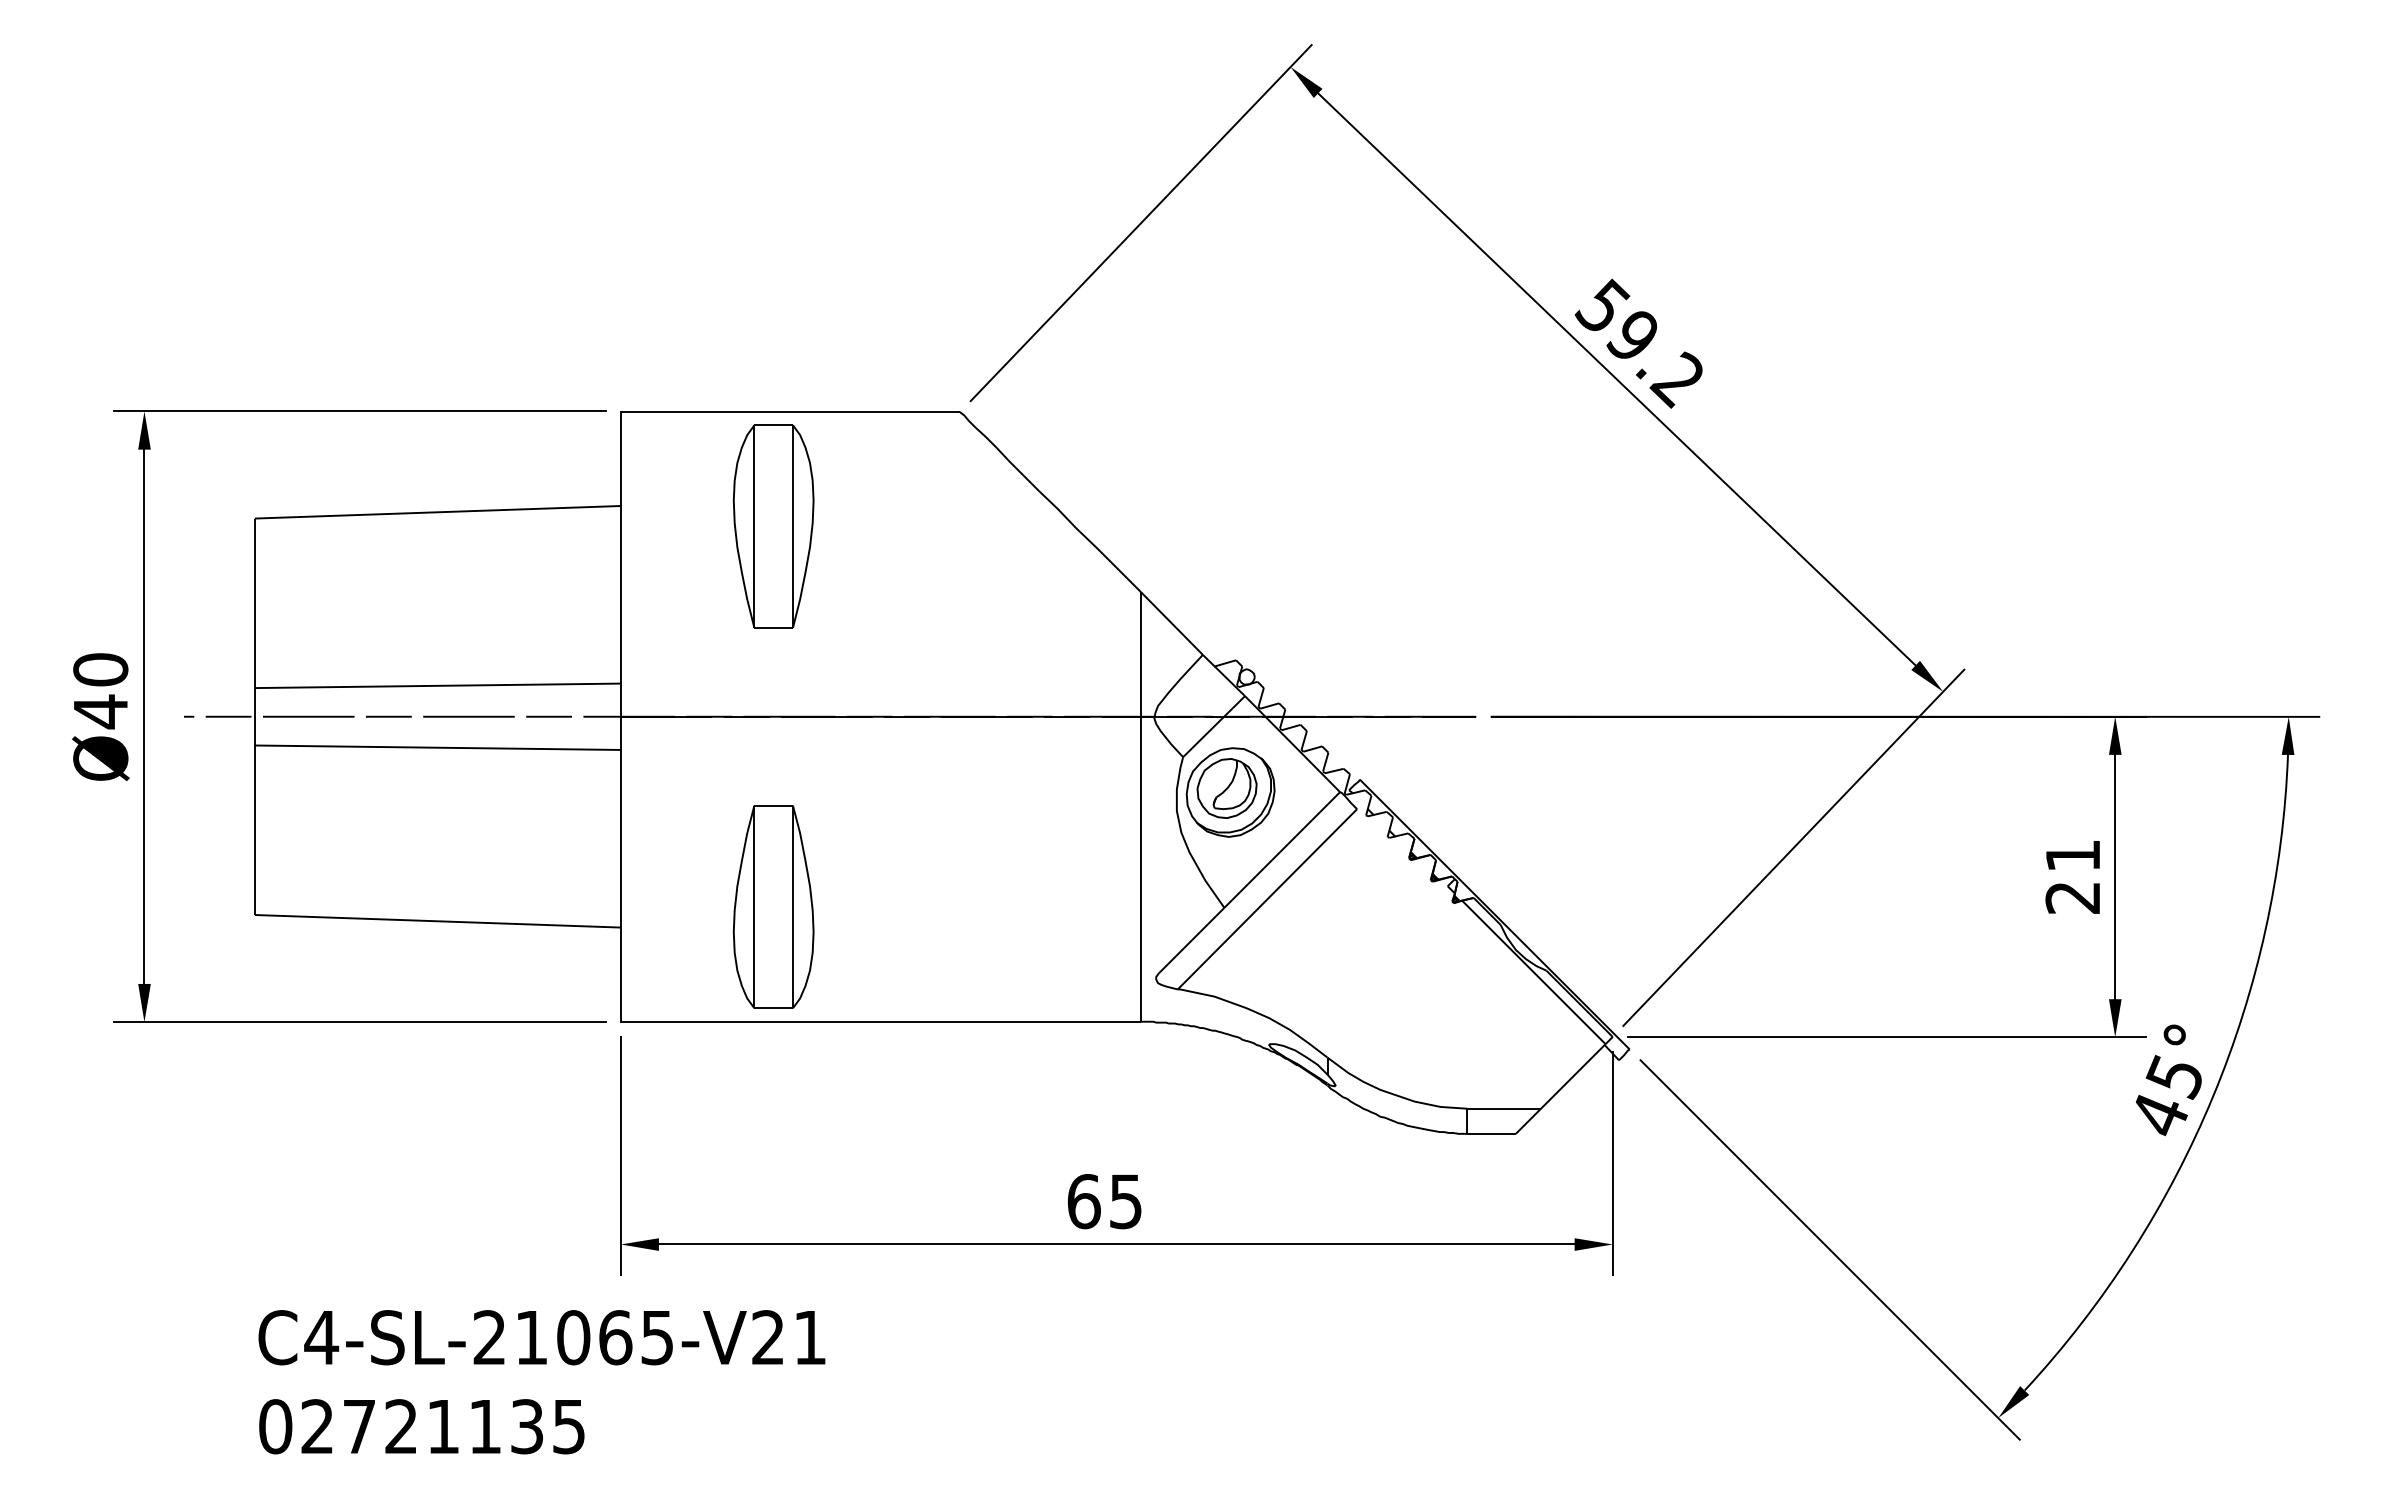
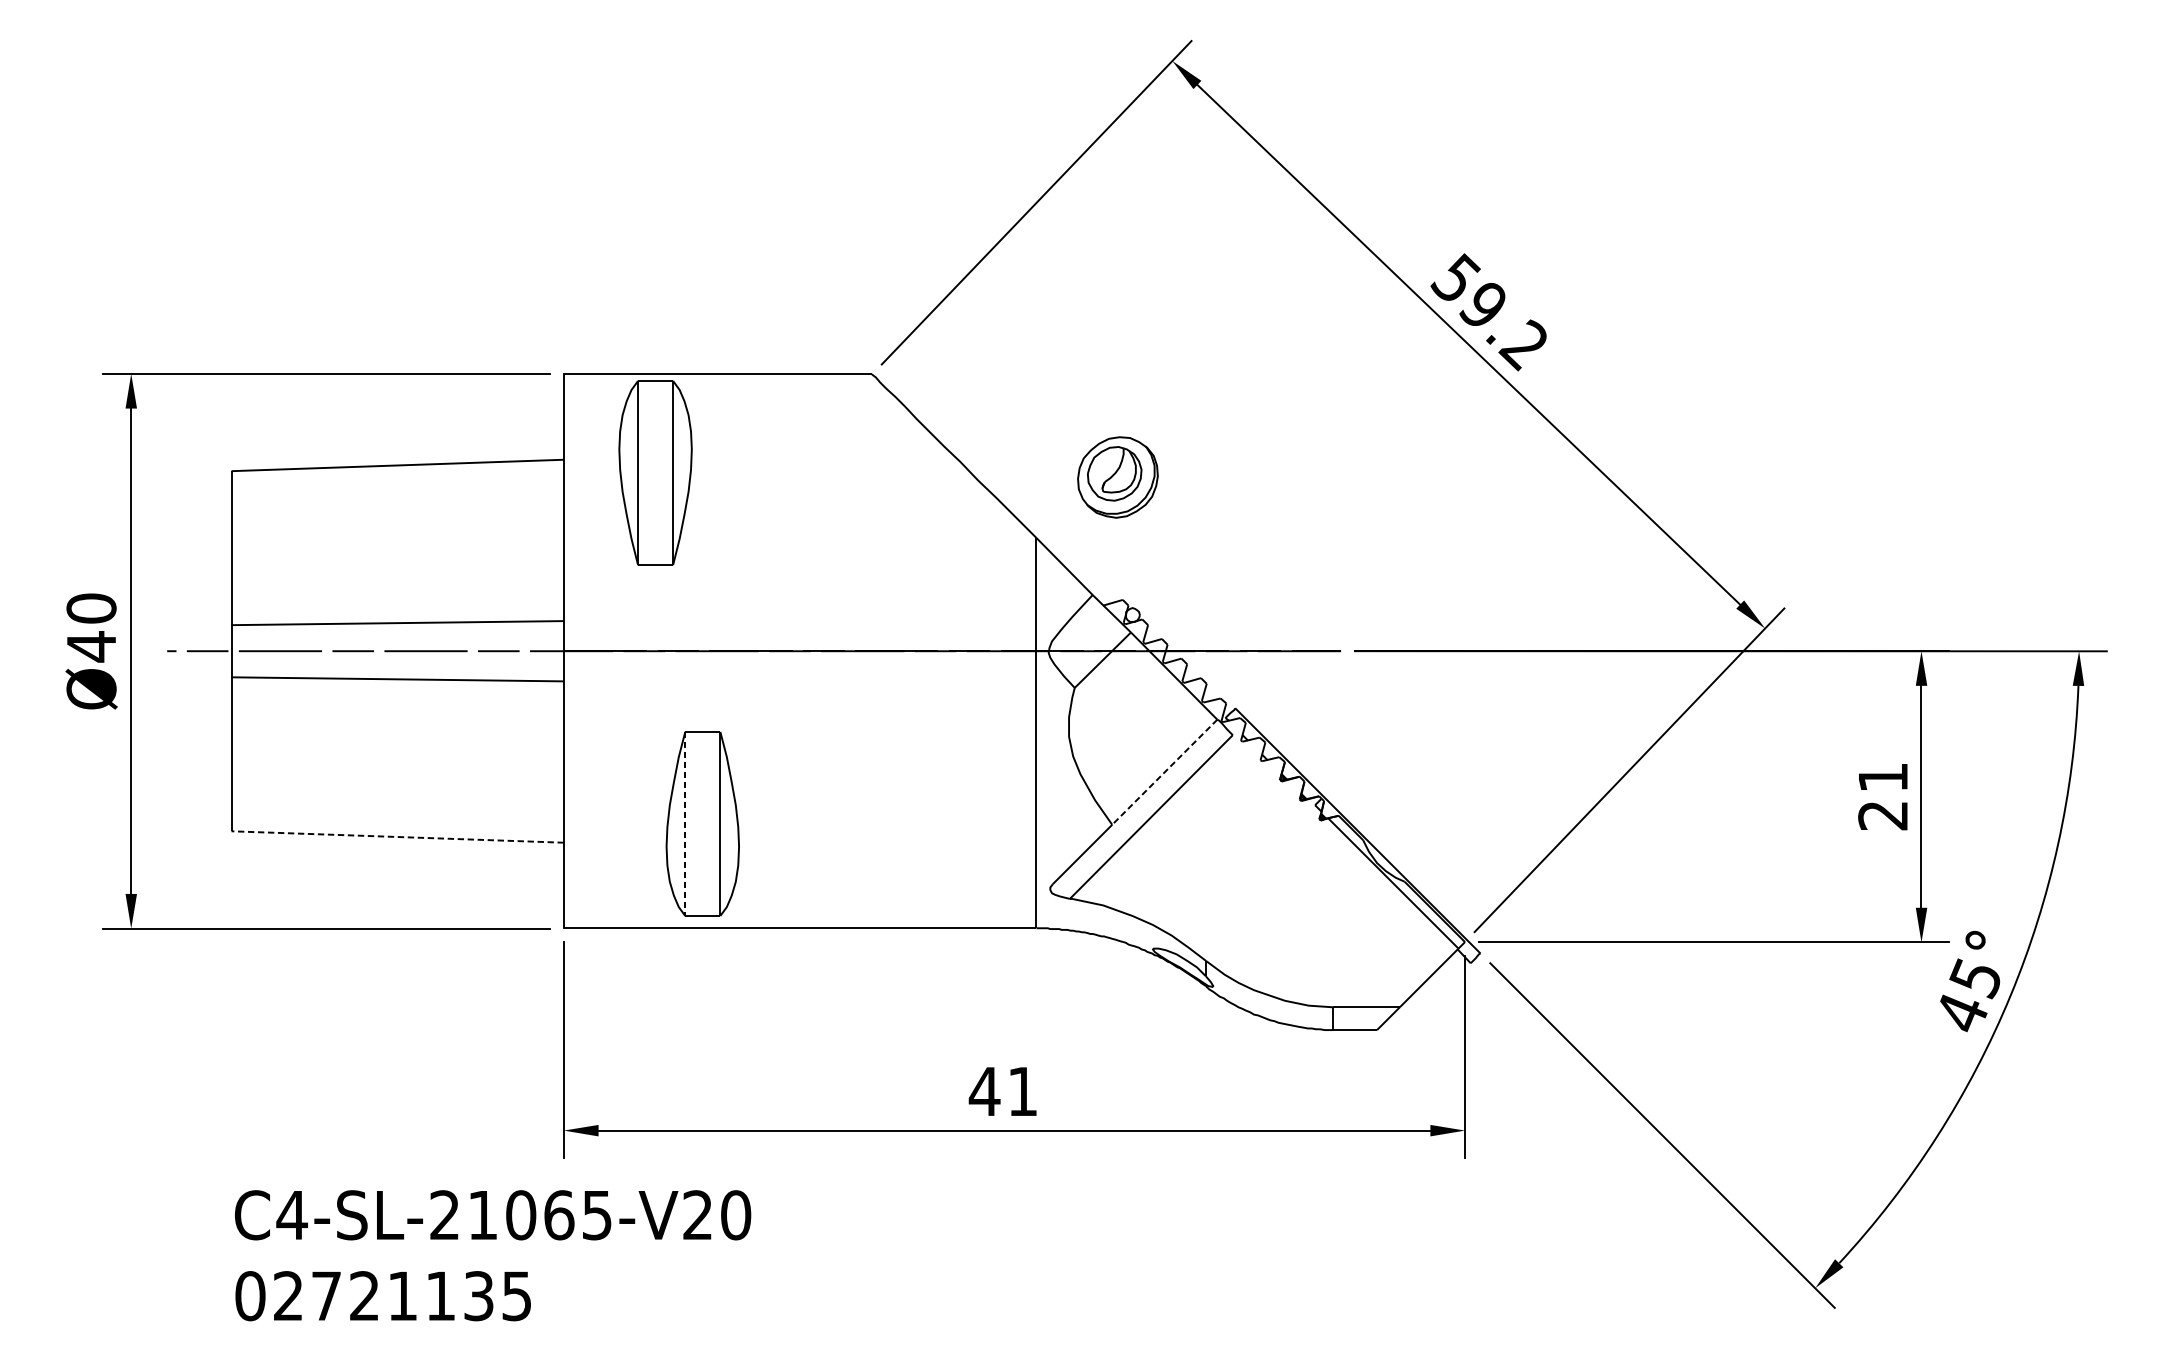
part: (773, 526) -> (655, 472), moved
part: (1230, 792) -> (1117, 477), moved
line: (1282, 849) -> (1165, 771), solid -> dashed
line: (754, 907) -> (685, 824), solid -> dashed
line: (437, 921) -> (397, 837), solid -> dashed
text: (1103, 1201) -> (1002, 1091), 65 -> 41
text: (809, 1337) -> (735, 1215), C4-SL-21065-V21 -> C4-SL-21065-V20

